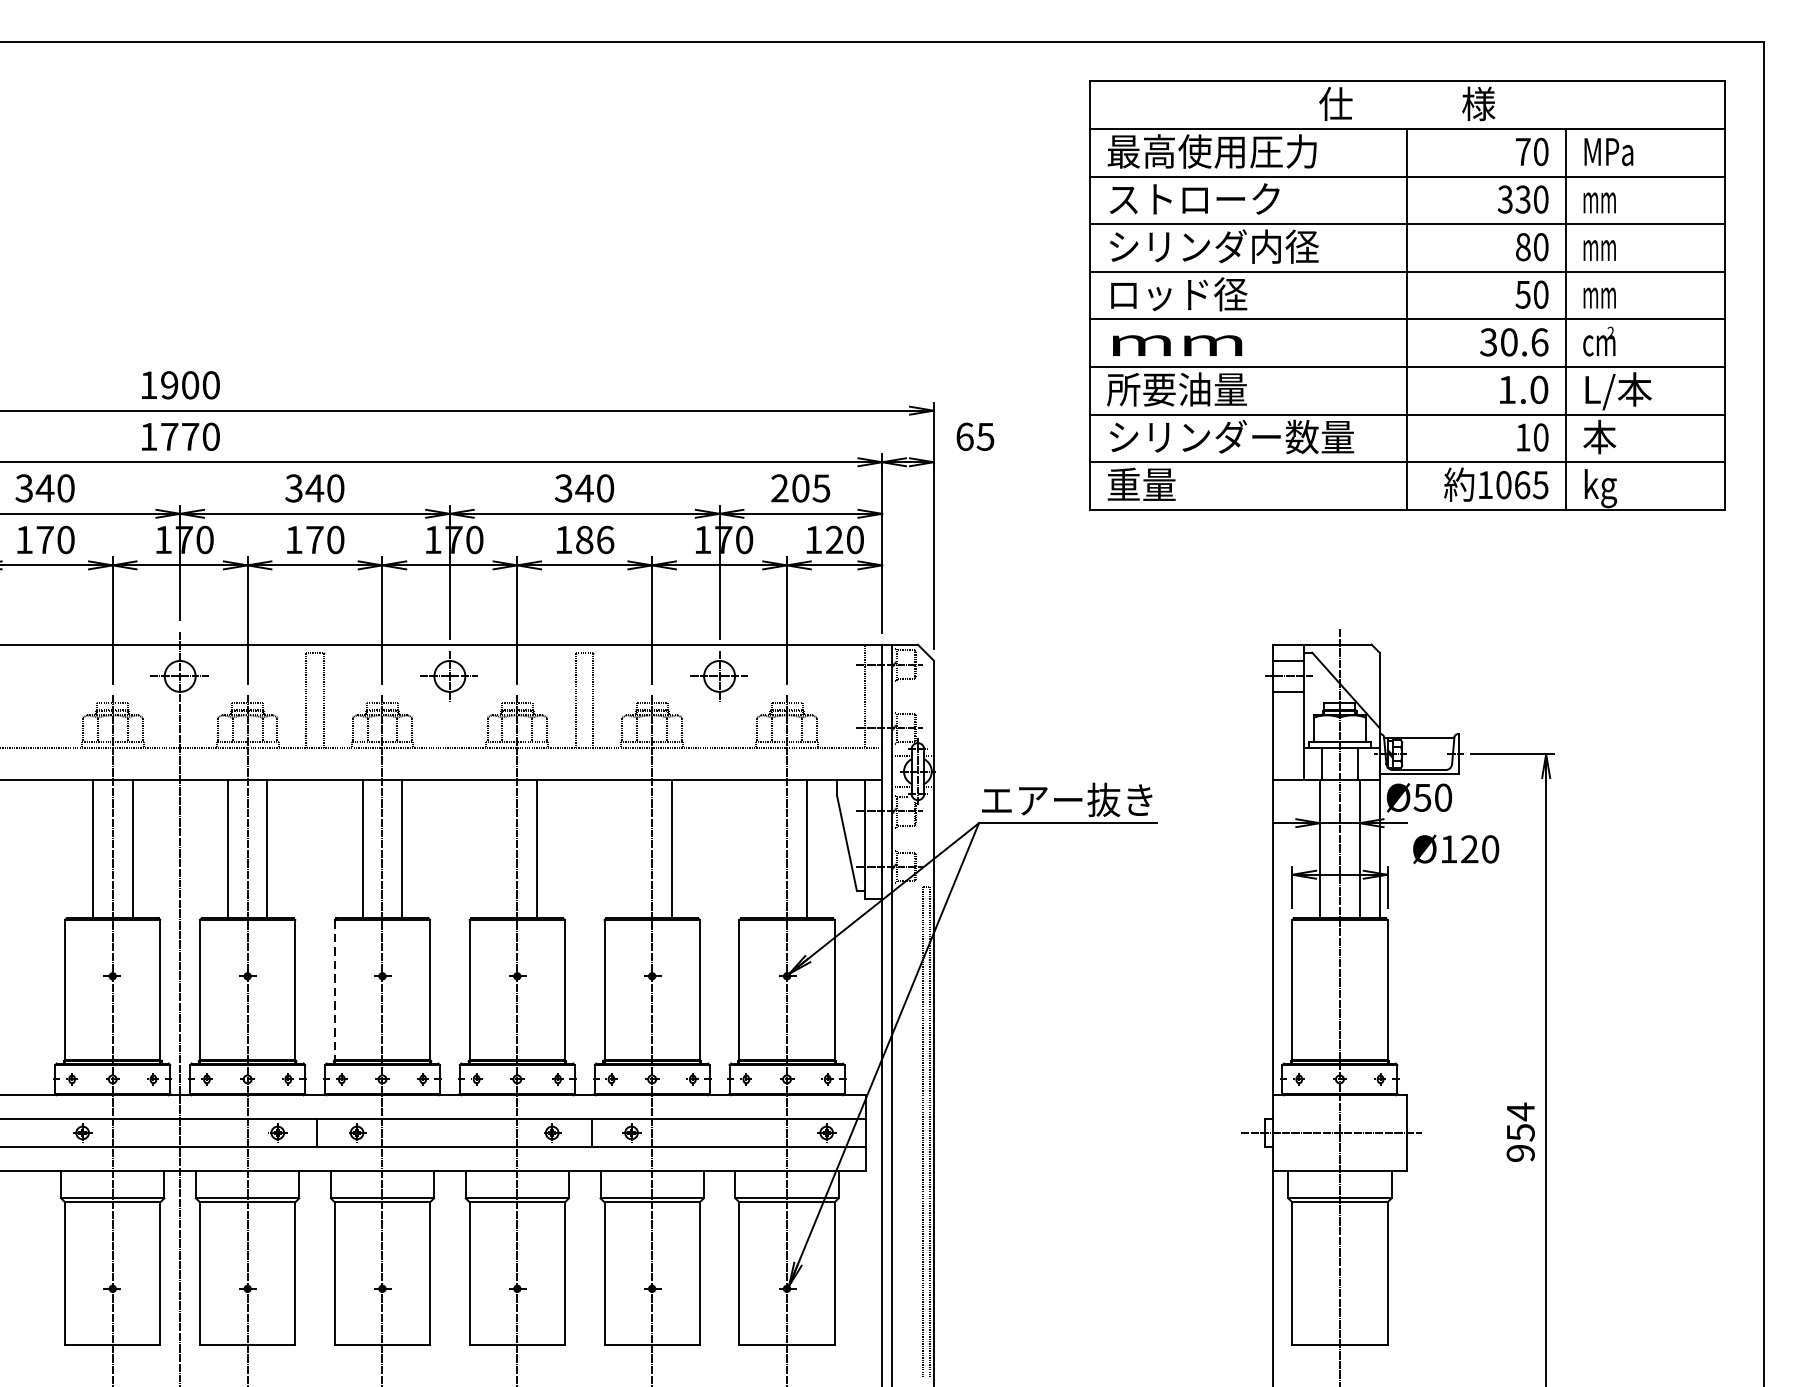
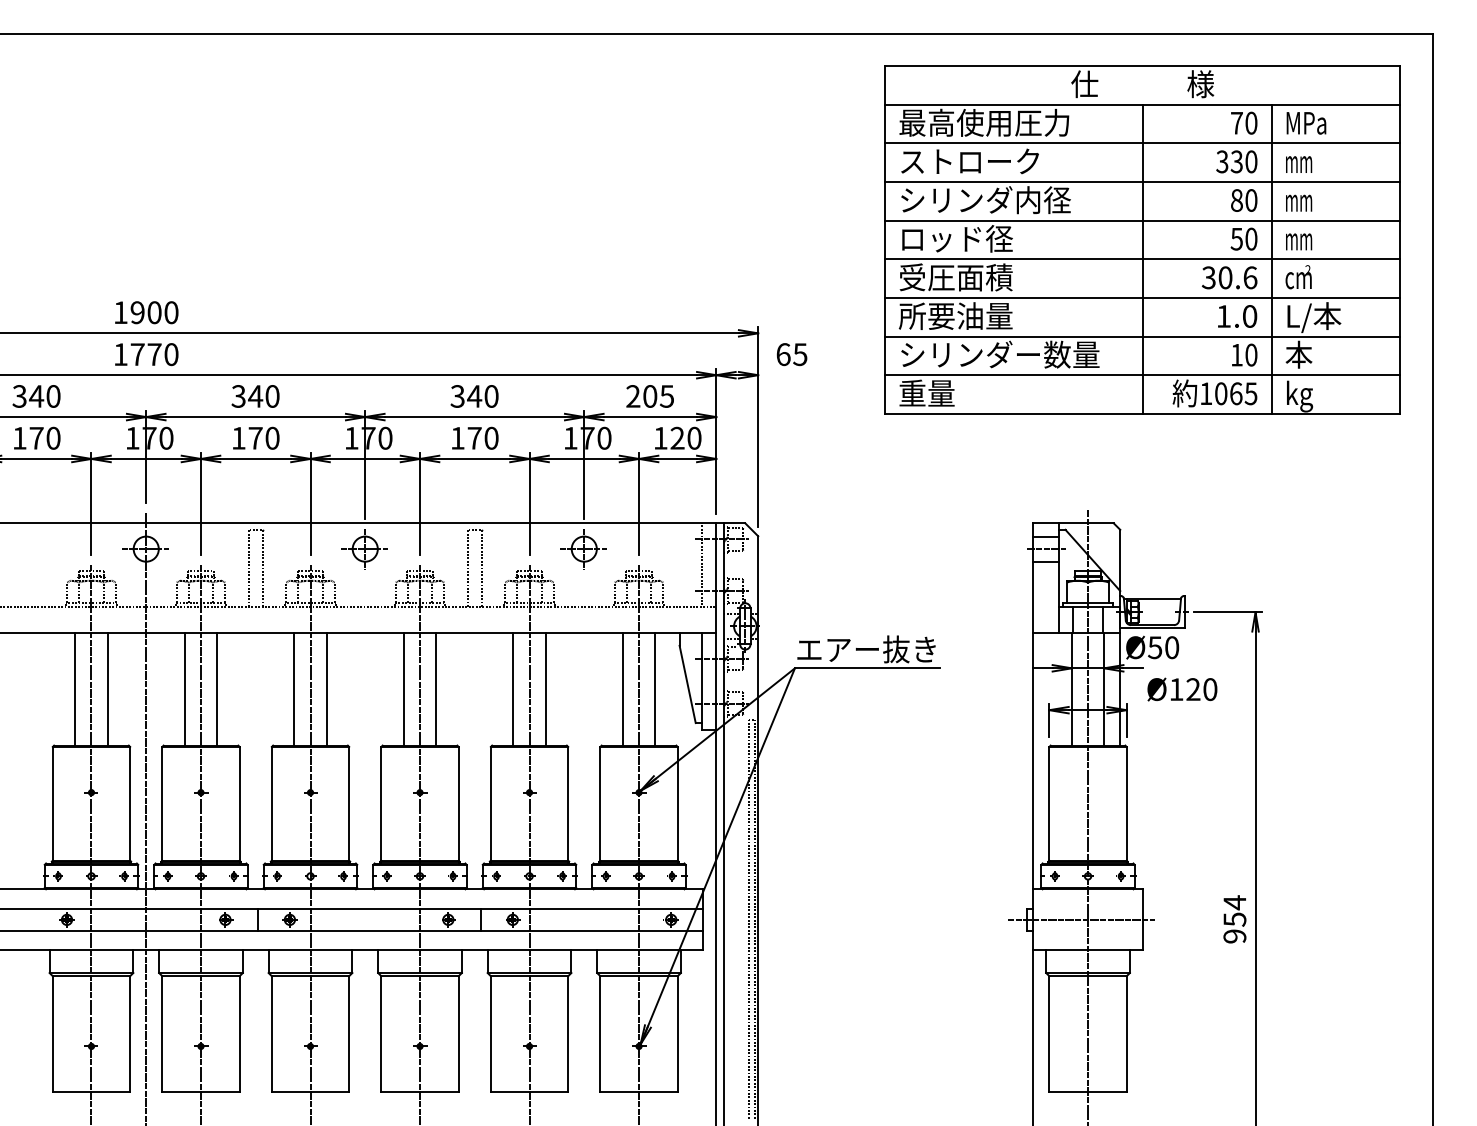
text: (1176, 341) -> (955, 277), mm -> 受圧面積
text: (594, 538) -> (482, 437), 186 -> 170
line: (496, 848) -> (403, 688), added
line: (632, 848) -> (513, 688), added
line: (766, 848) -> (622, 688), added
line: (334, 992) -> (271, 805), dashed -> solid

